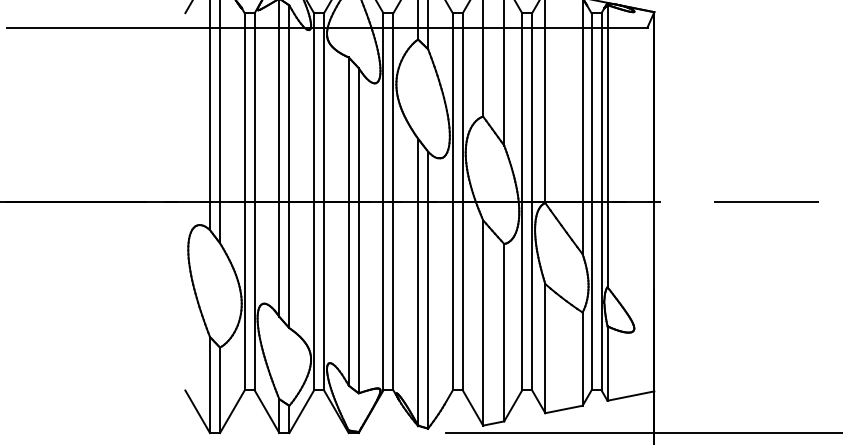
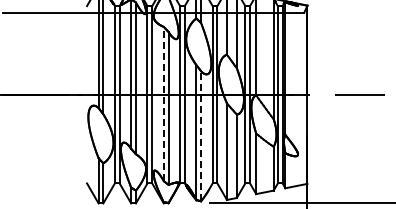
line: (348, 220) -> (163, 103), solid -> dashed
line: (428, 288) -> (201, 135), solid -> dashed

